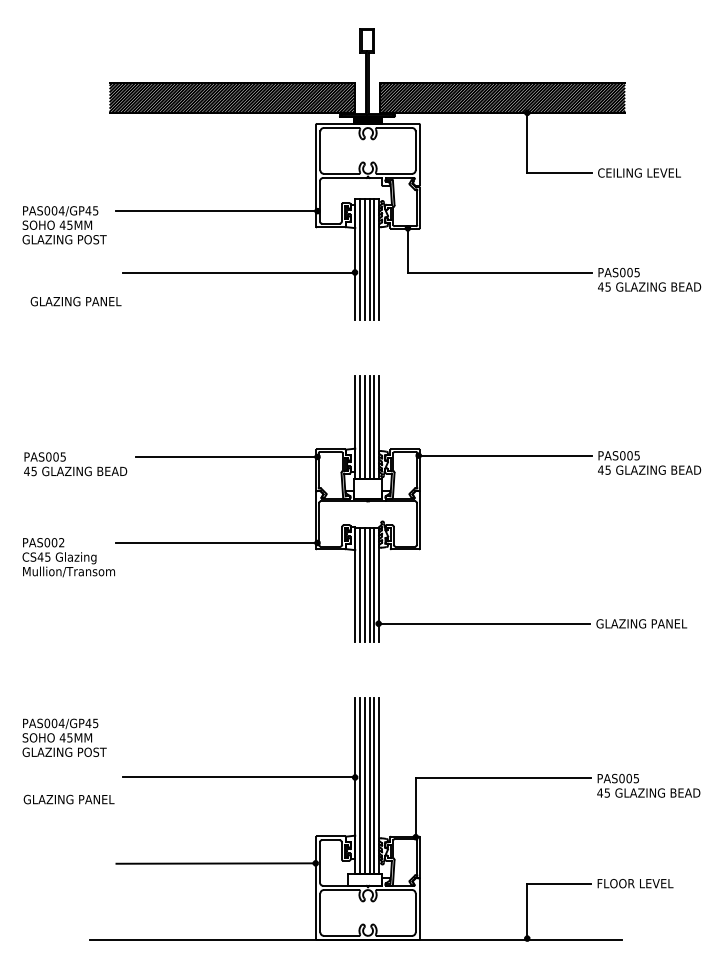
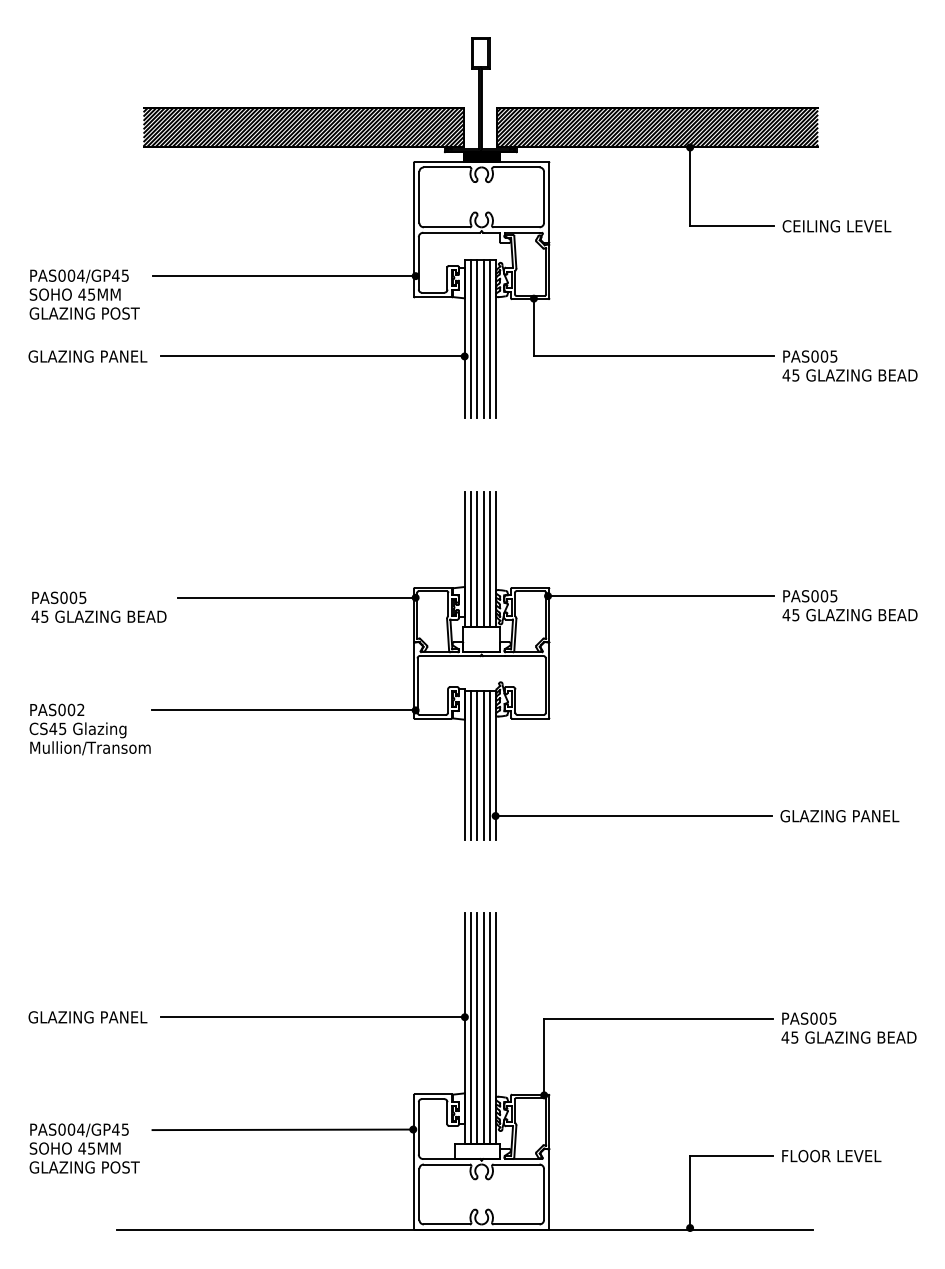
text: (75, 301) -> (87, 356), moved
text: (64, 737) -> (84, 1148), moved
text: (68, 799) -> (87, 1017), moved

